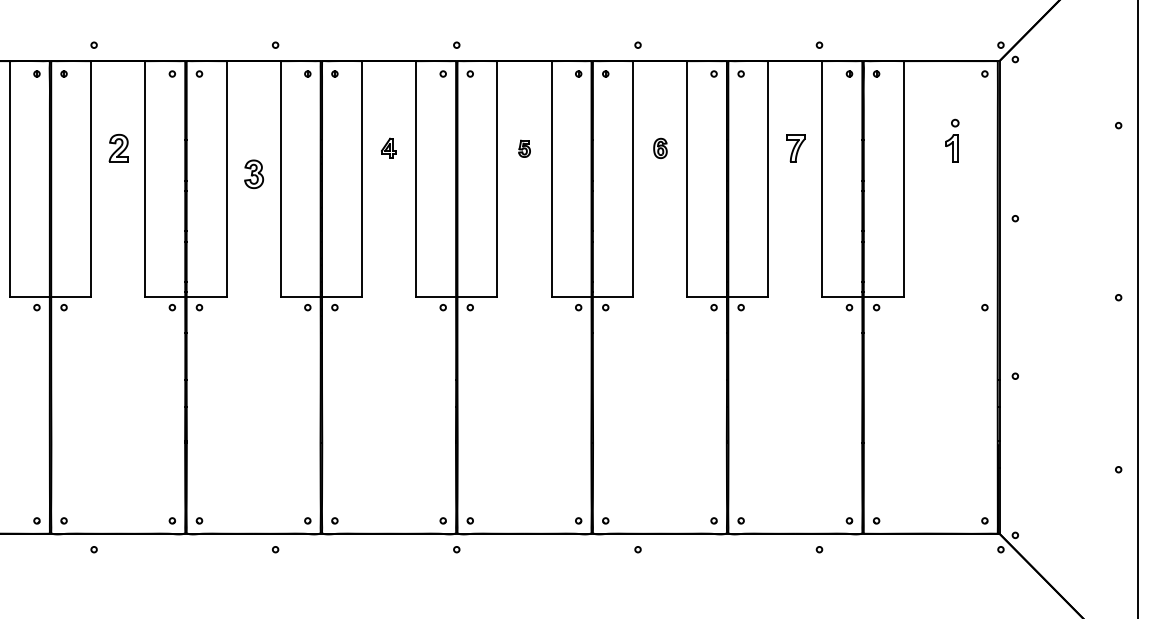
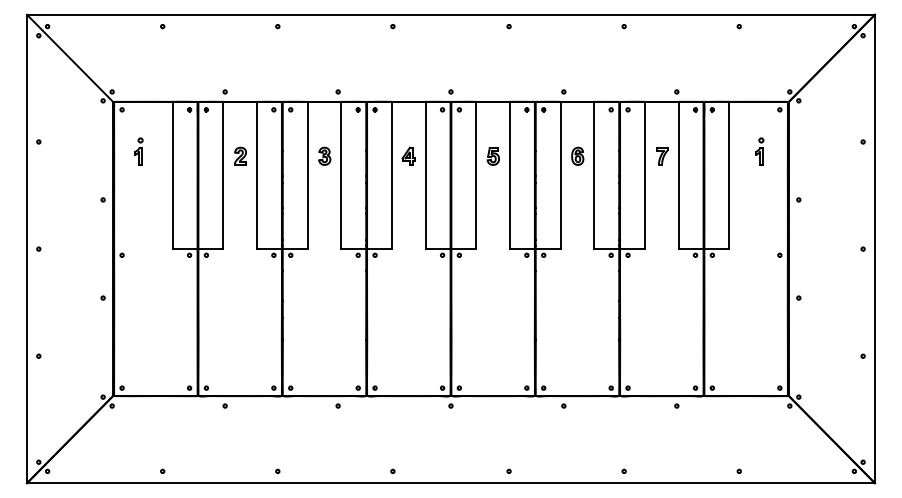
part: (388, 147) -> (408, 155), size x1.43
part: (659, 147) -> (577, 155), size x1.43
part: (523, 148) -> (492, 156), size x1.67
part: (253, 172) -> (324, 155), moved

